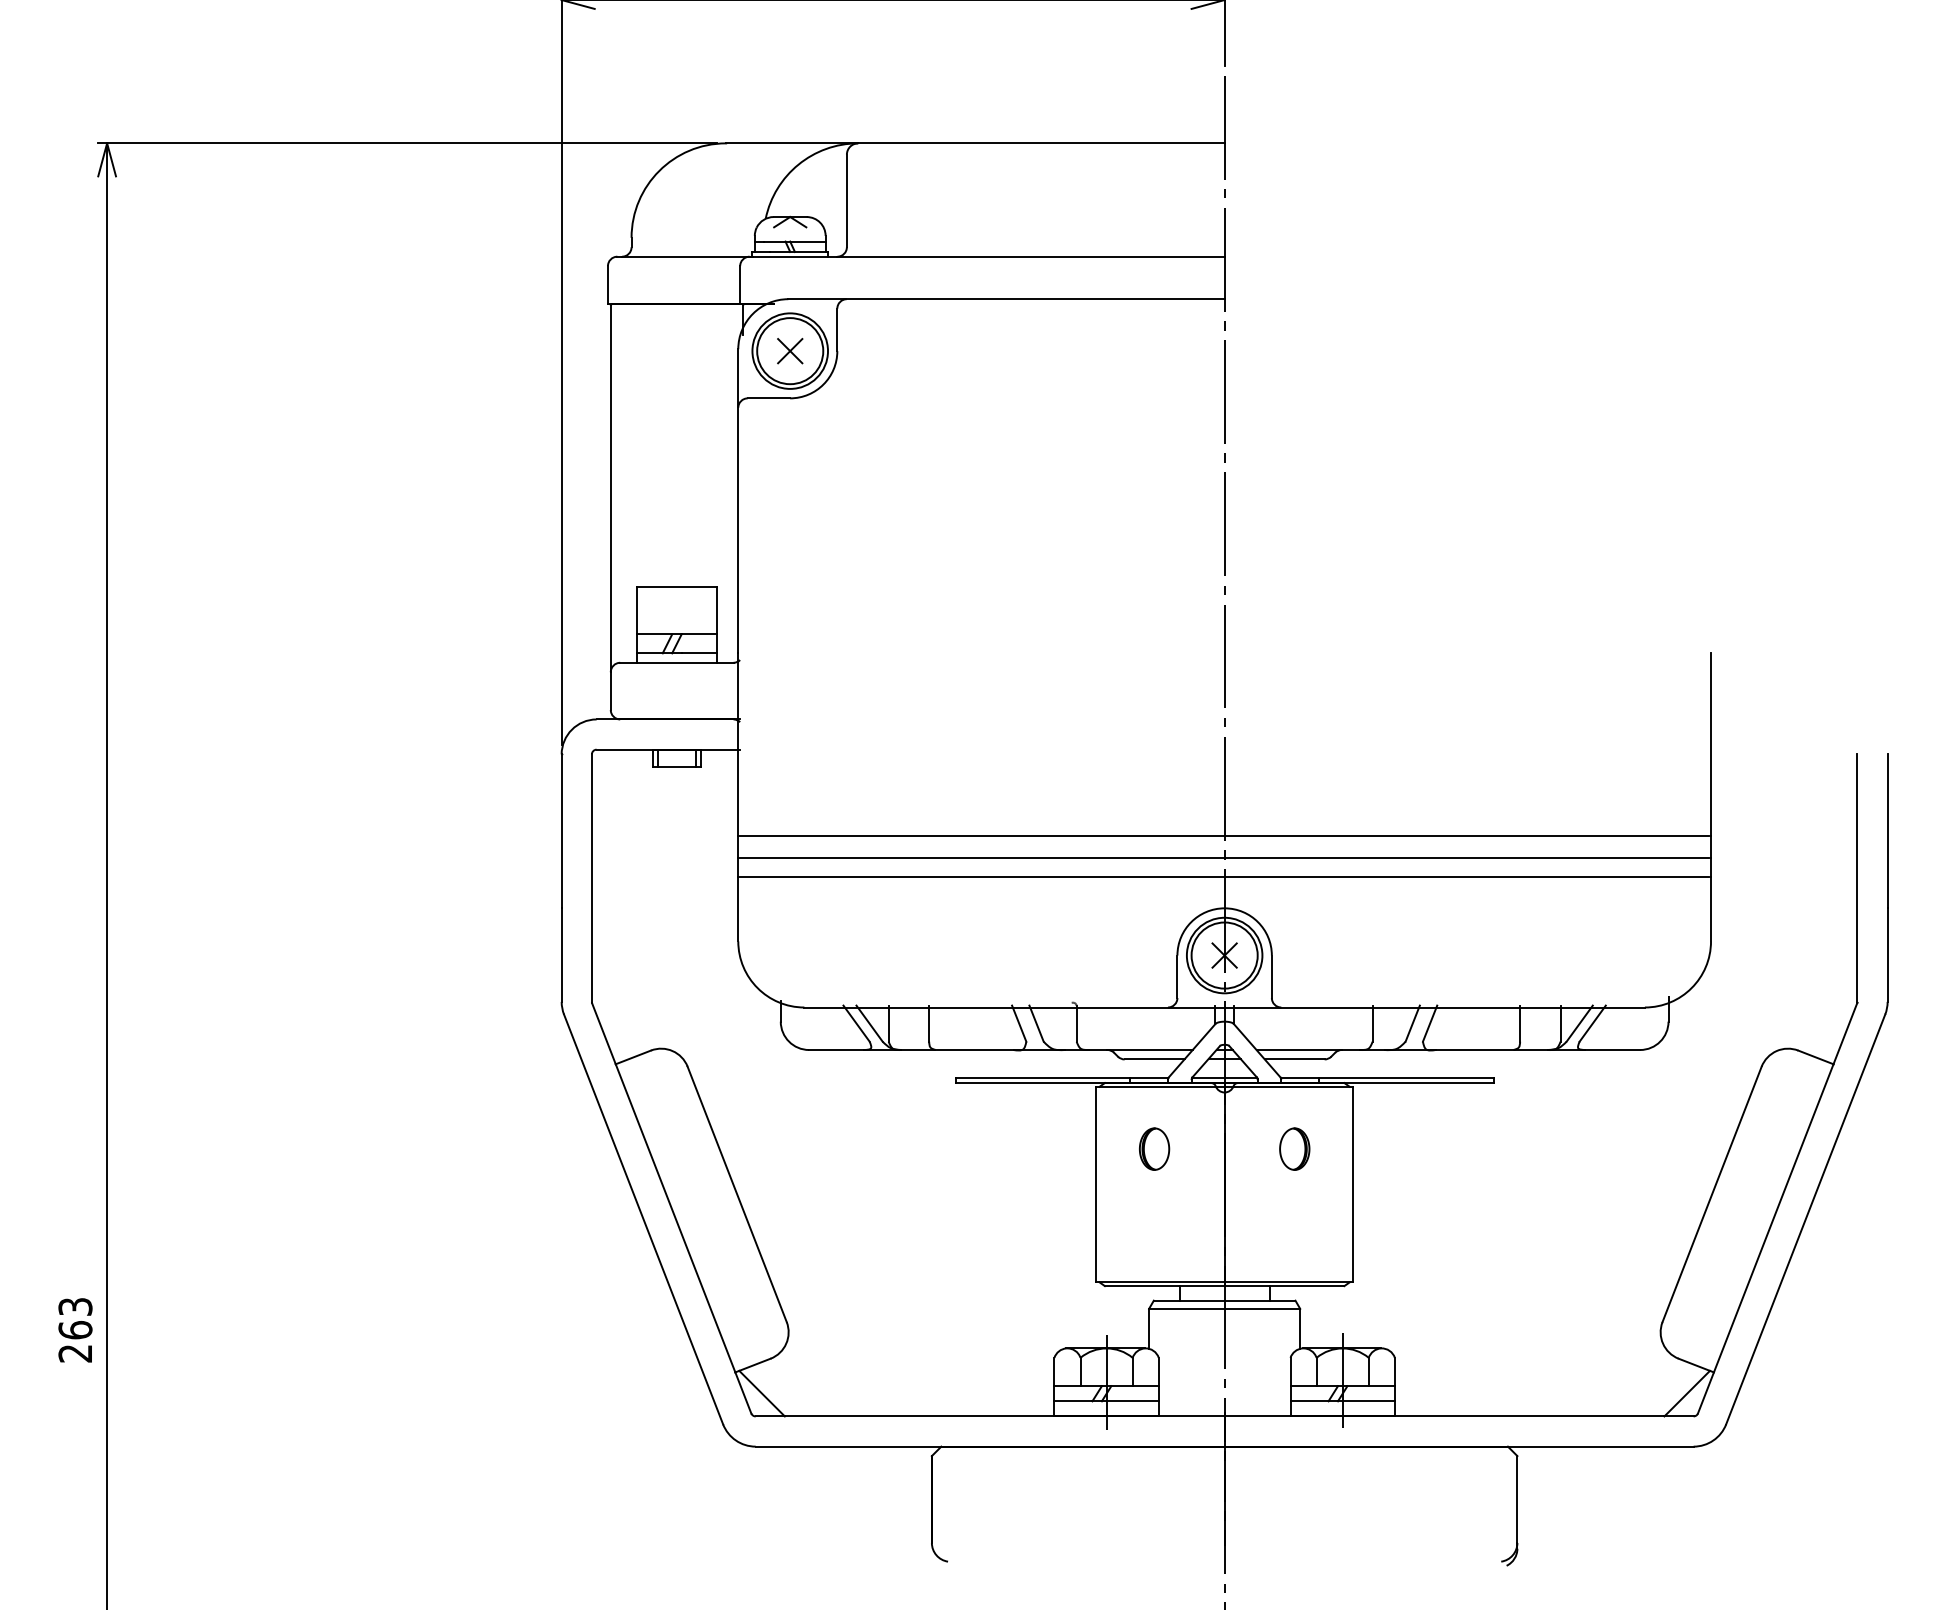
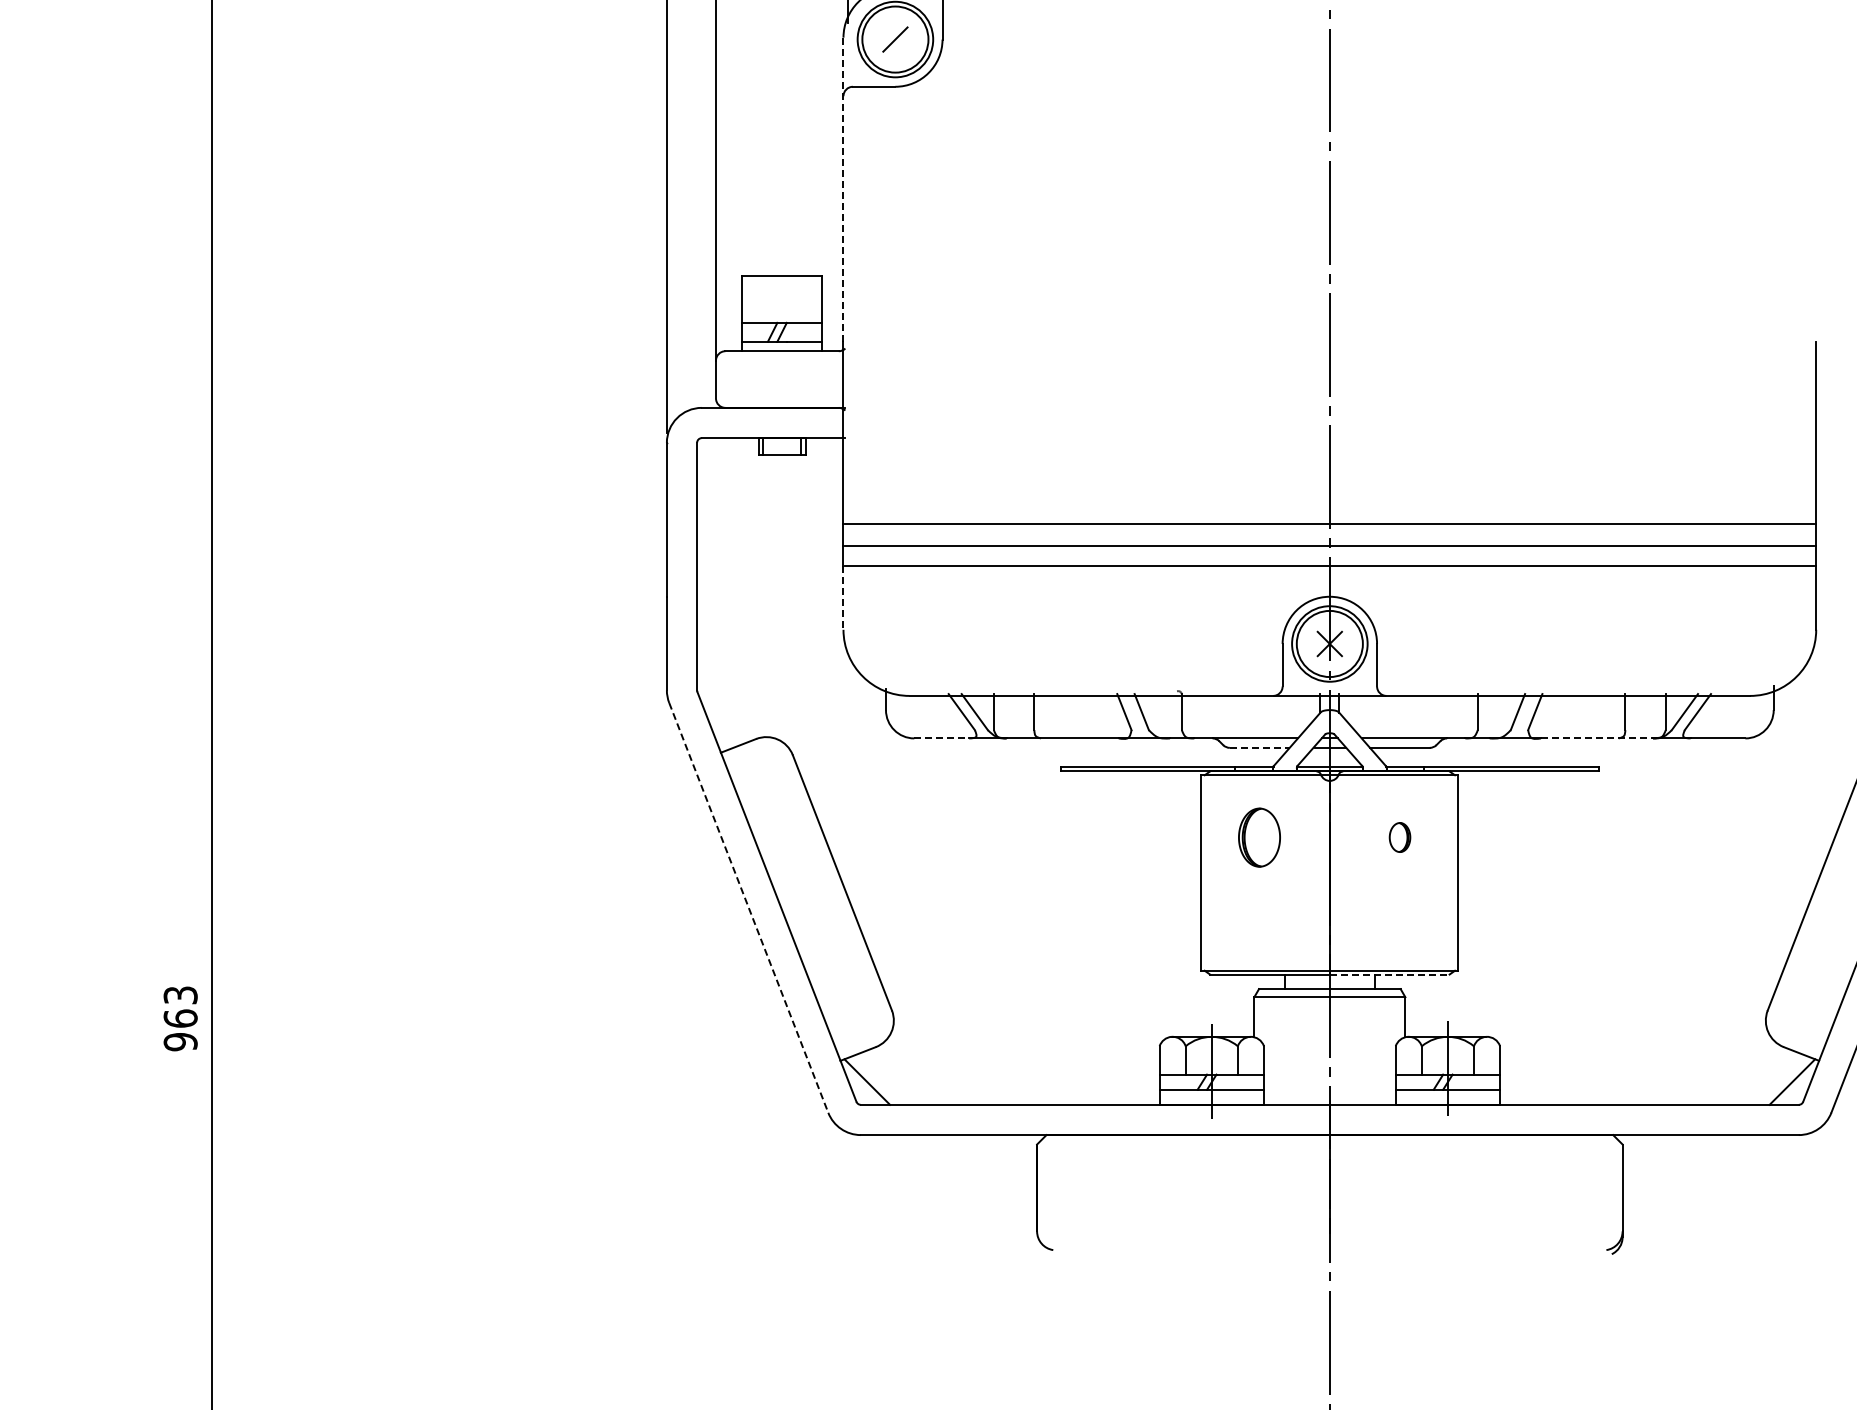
line: (790, 351) -> (895, 39), removed
line: (738, 501) -> (843, 189), solid -> dashed
line: (738, 909) -> (843, 597), solid -> dashed
line: (837, 1050) -> (942, 738), solid -> dashed
line: (1492, 1050) -> (1597, 738), solid -> dashed
line: (1154, 1059) -> (1259, 747), solid -> dashed
part: (1154, 1148) -> (1259, 836), size x1.4
part: (1294, 1148) -> (1399, 836), size x0.7
line: (643, 1219) -> (748, 907), solid -> dashed
line: (1284, 1286) -> (1389, 974), solid -> dashed
text: (75, 1353) -> (180, 1041), 263 -> 963

